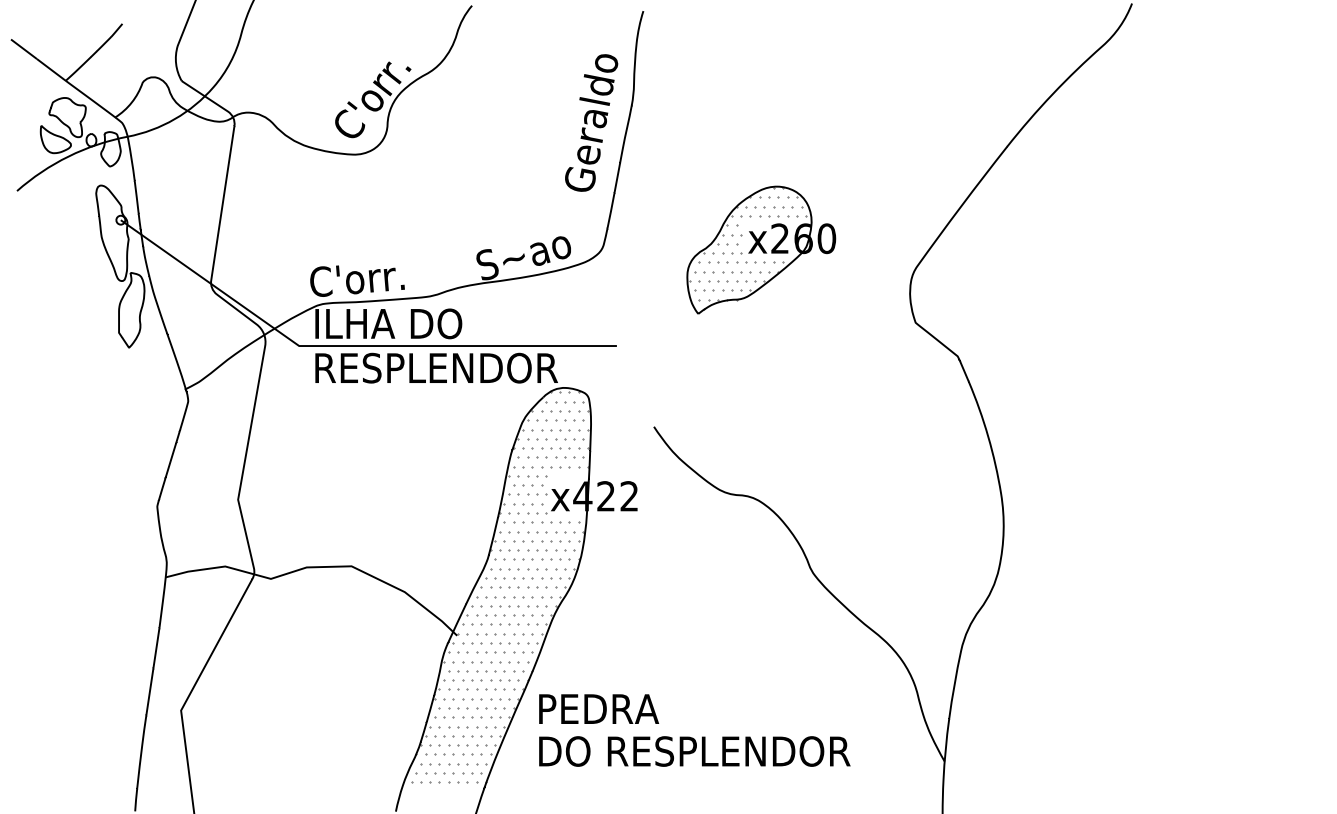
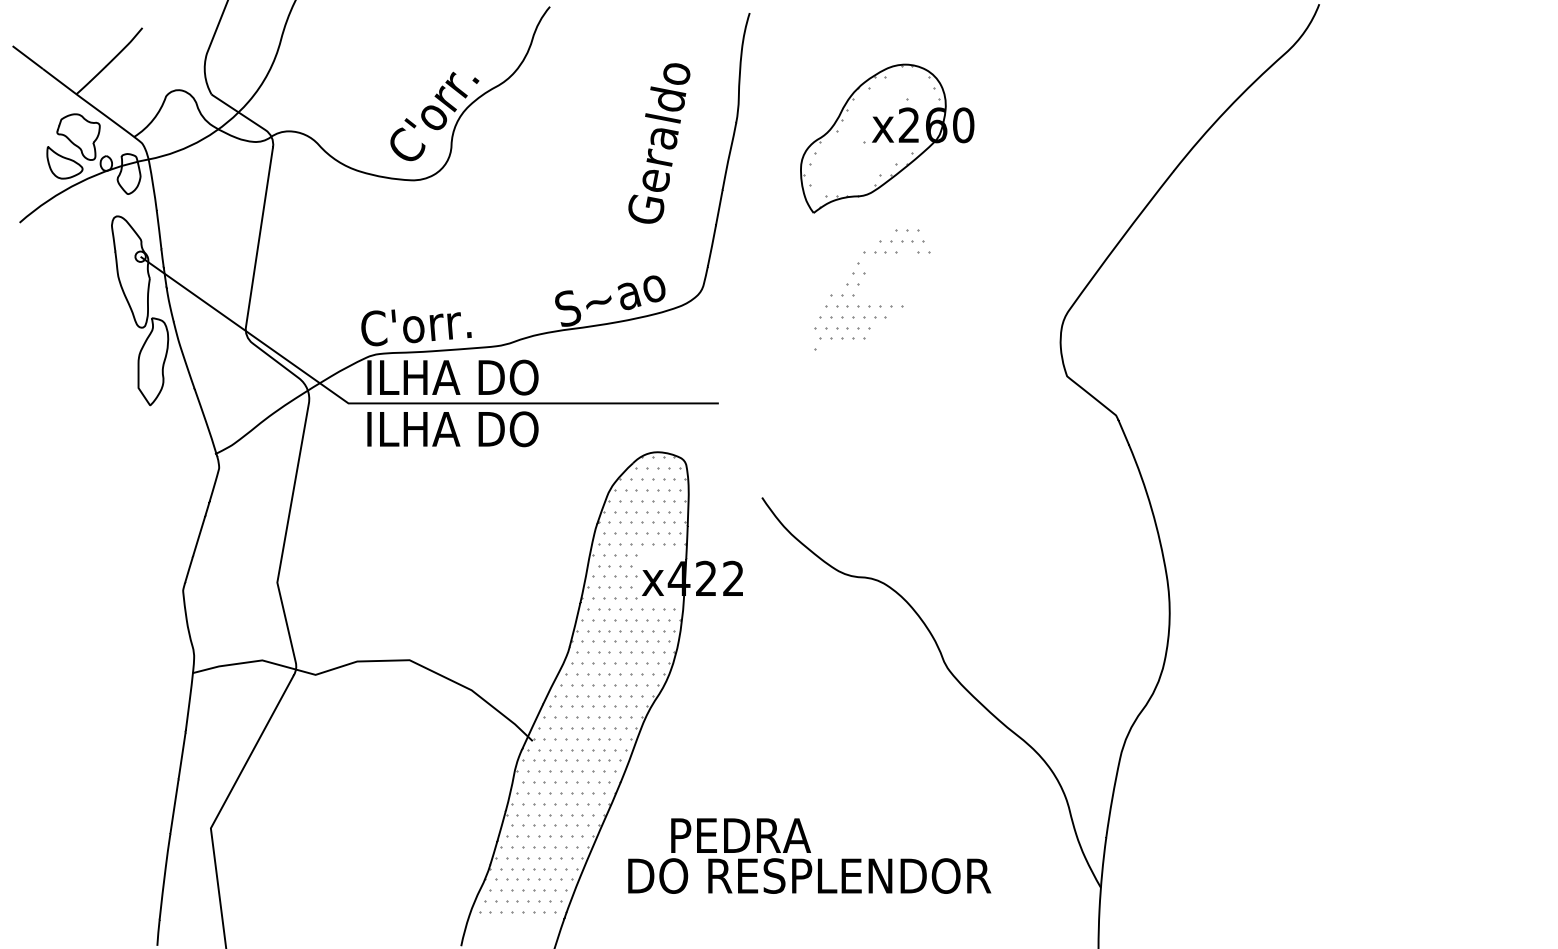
text: (591, 123) -> (659, 143), moved
part: (761, 250) -> (887, 138), moved
text: (438, 368) -> (510, 429), RESPLENDOR -> ILHA DO
text: (598, 708) -> (740, 835), moved

